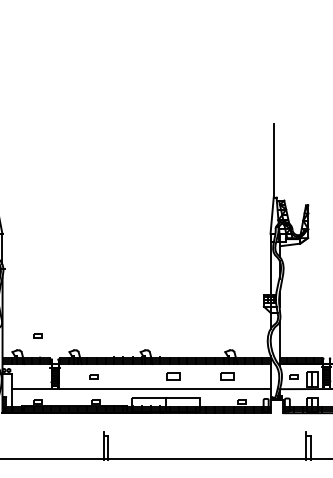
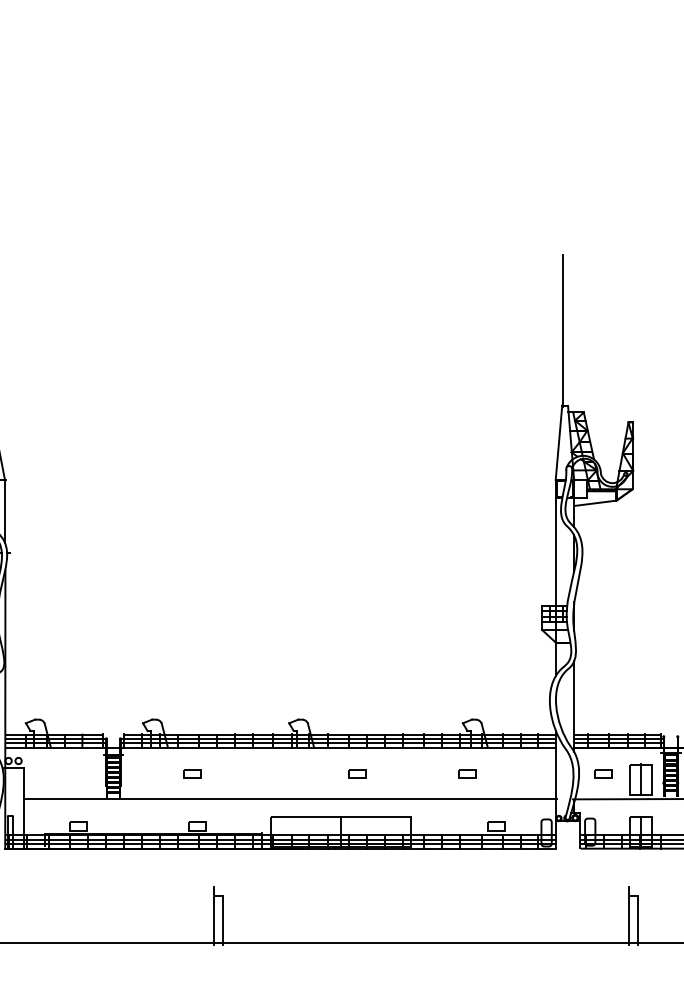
part: (37, 335) -> (77, 689), removed
part: (173, 376) -> (356, 773), size x0.62
part: (227, 376) -> (467, 773), size x0.62

